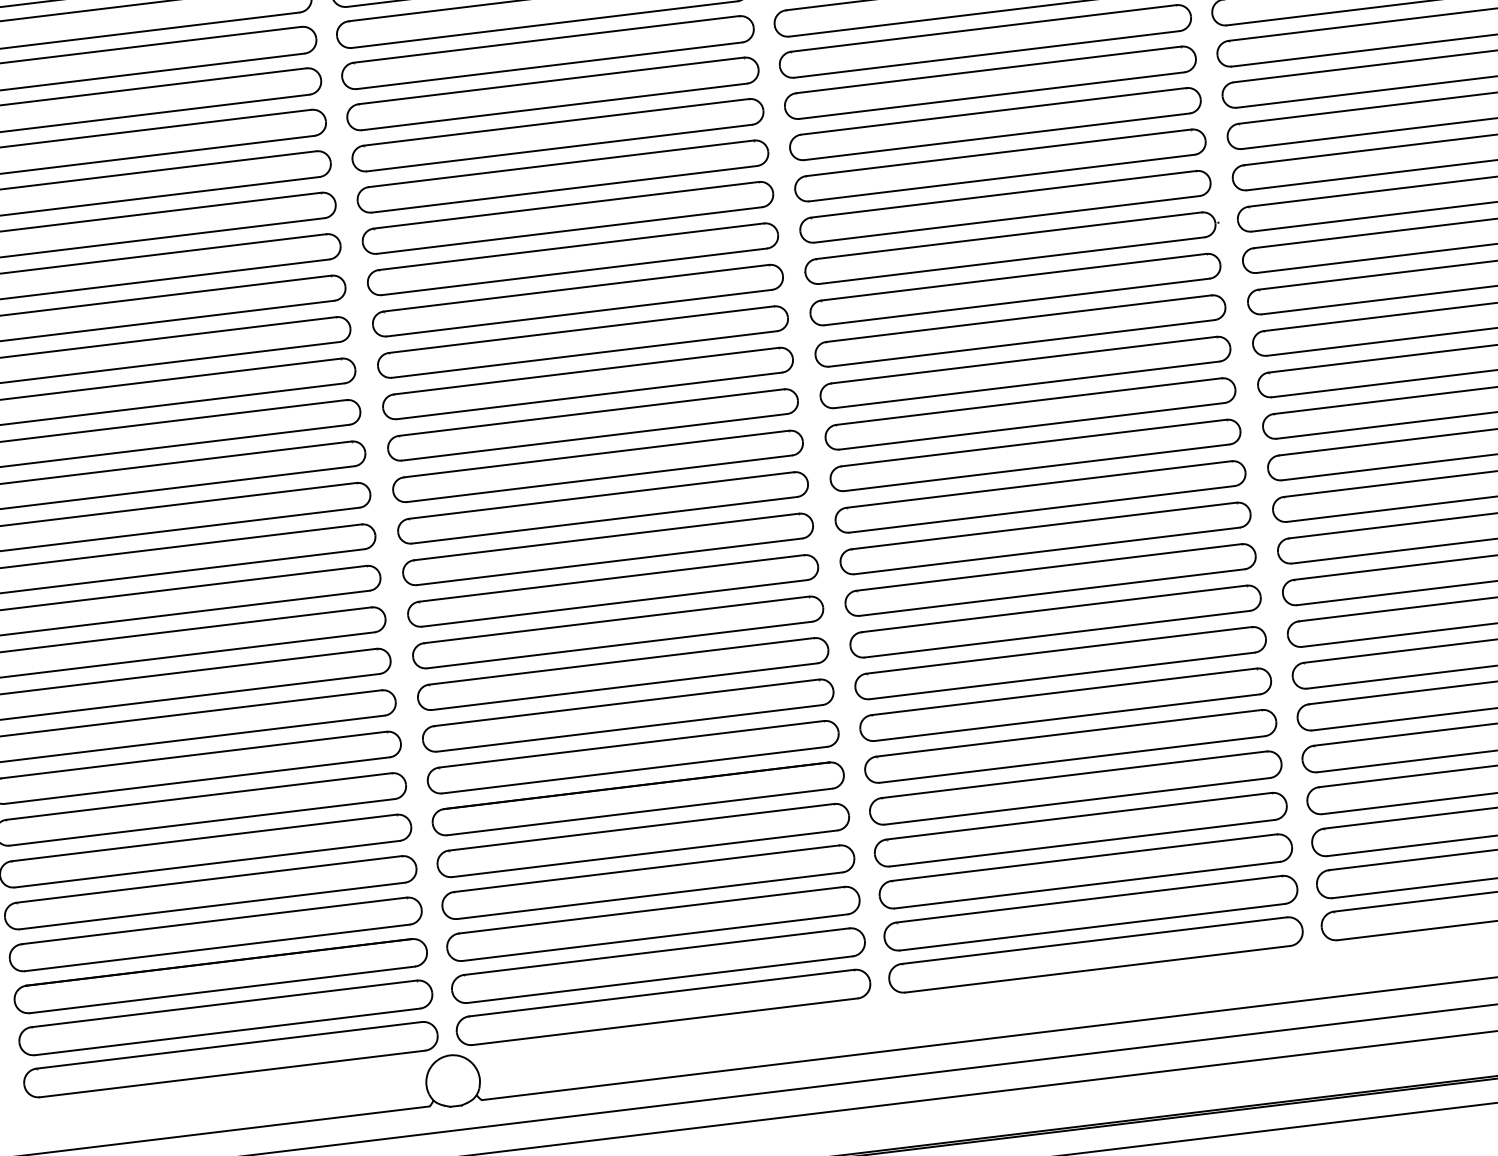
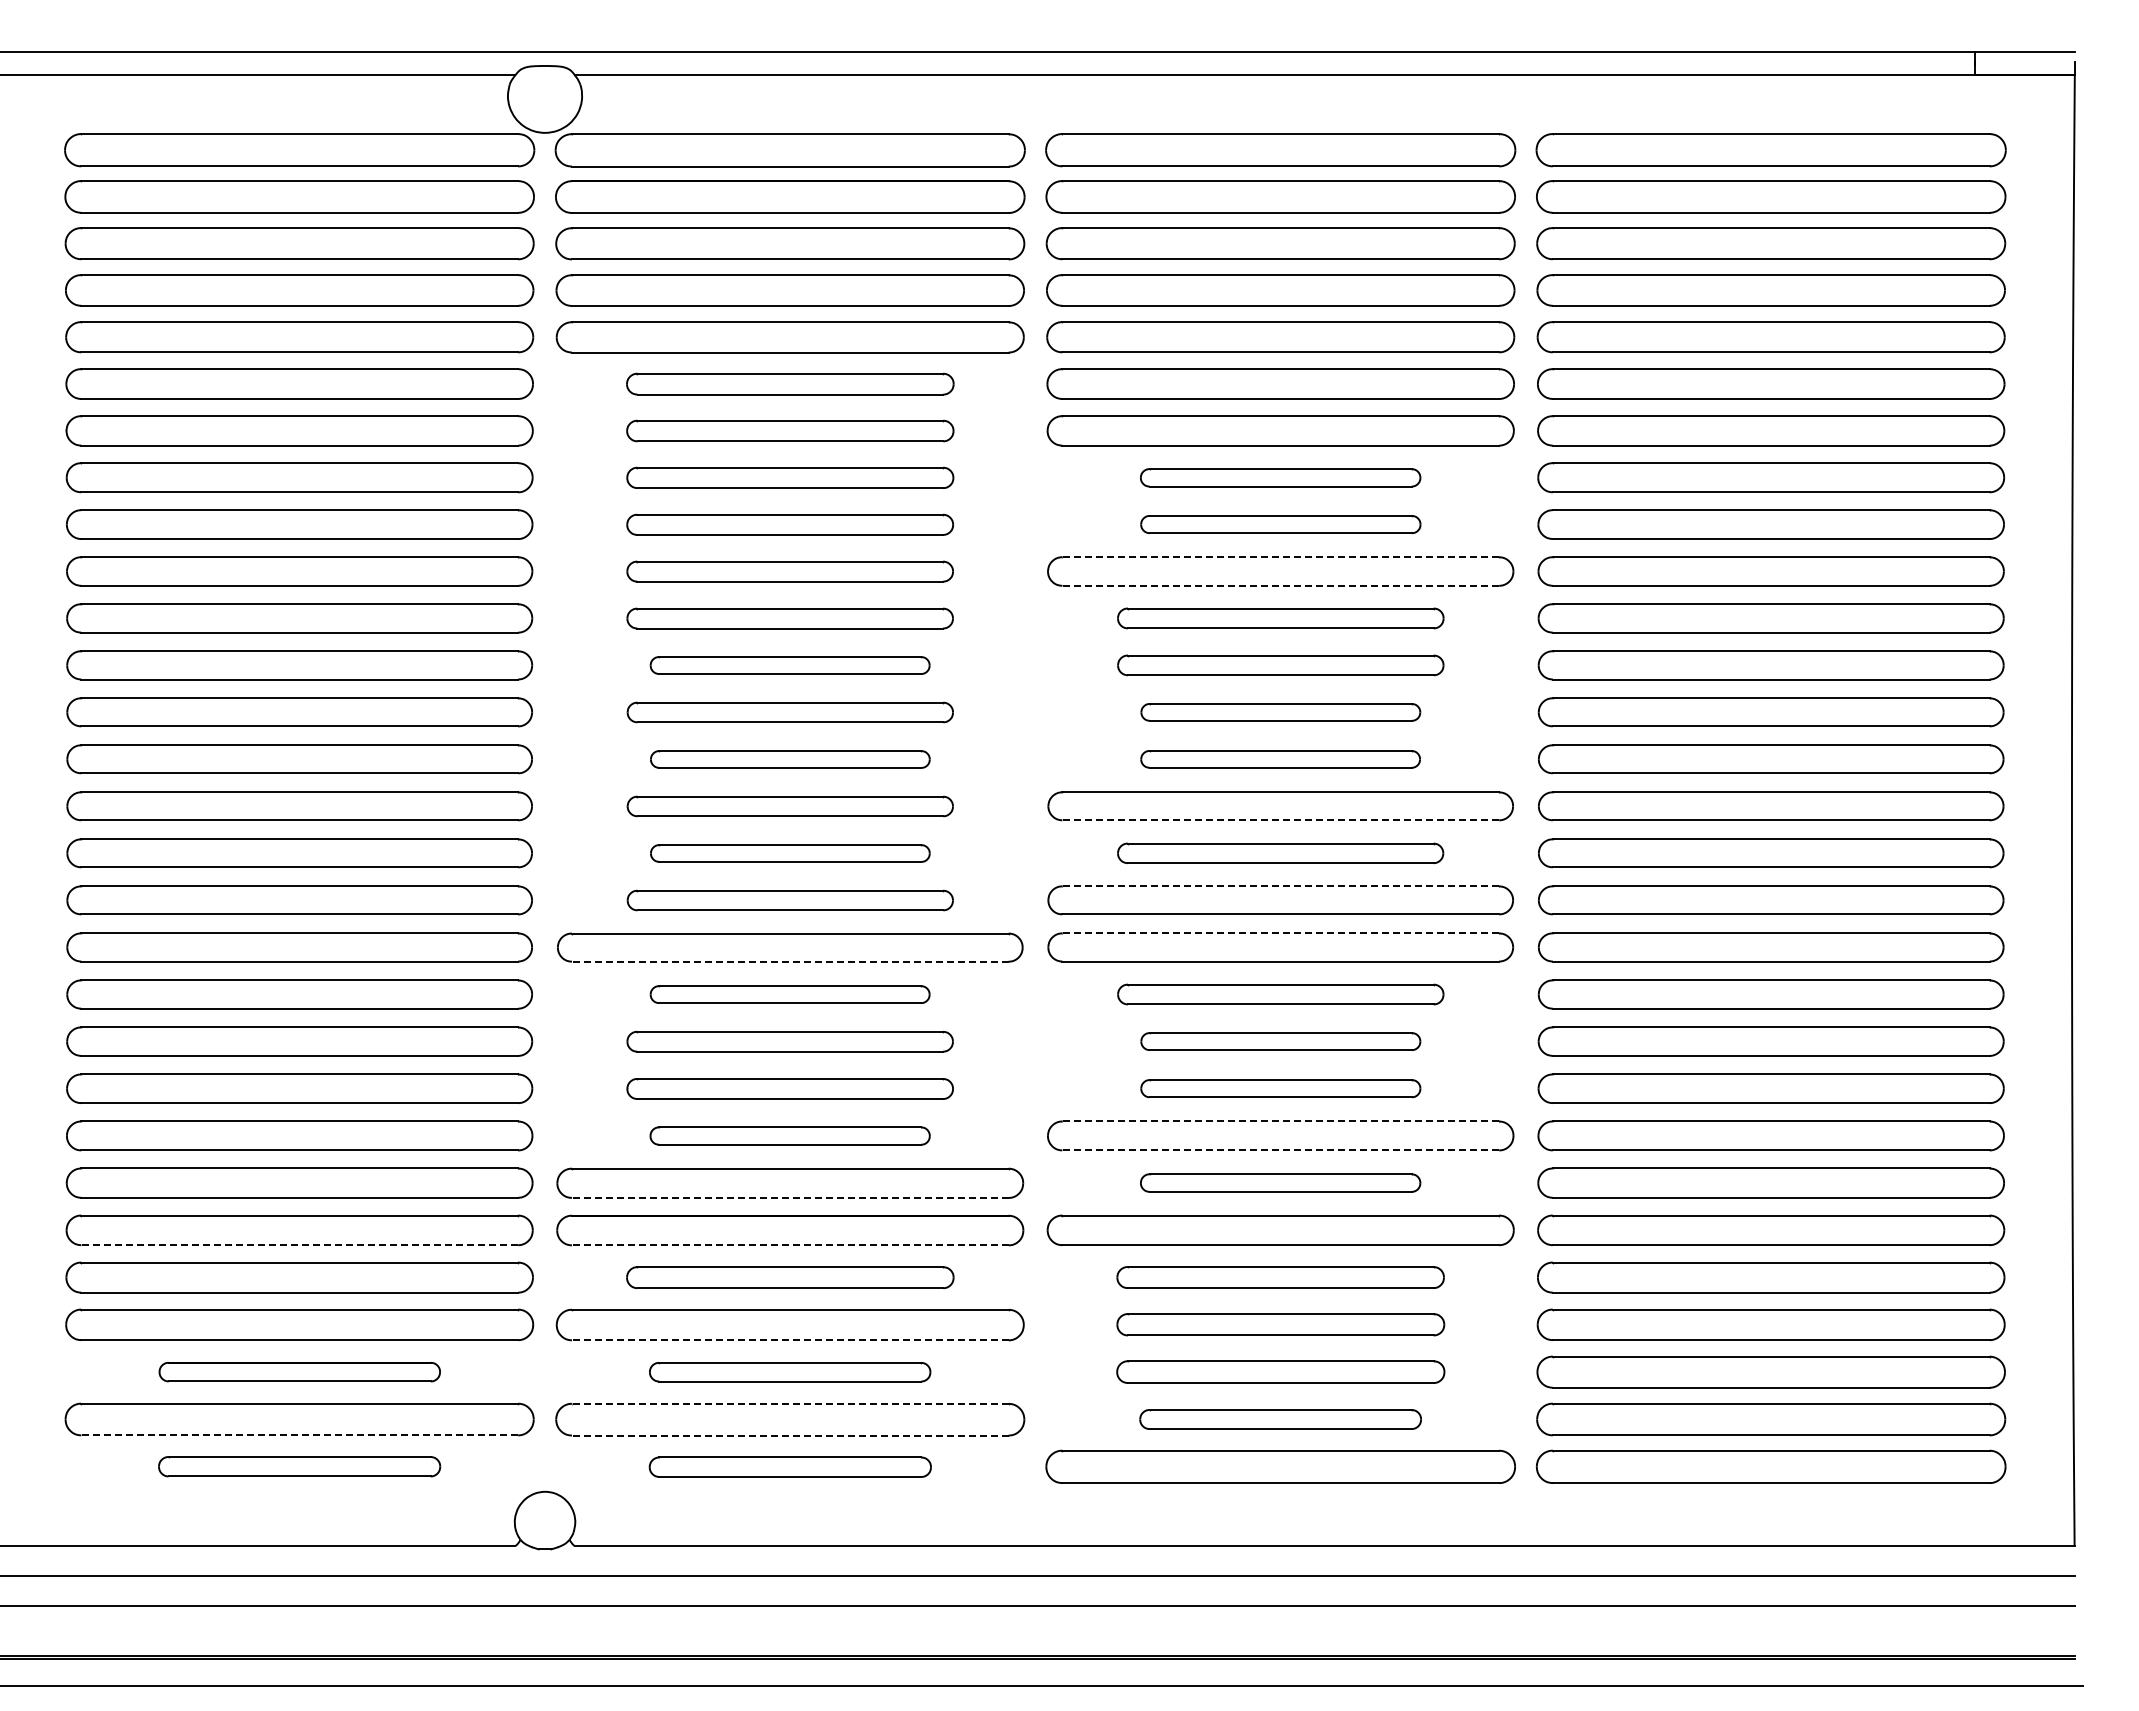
part: (548, 51) -> (790, 383), size x0.7
part: (990, 82) -> (1280, 477), size x0.6
part: (553, 93) -> (790, 430), size x0.7
part: (995, 124) -> (1280, 524), size x0.6
part: (558, 134) -> (790, 477), size x0.7
line: (998, 153) -> (1280, 557), solid -> dashed
part: (562, 176) -> (789, 524), size x0.7
line: (1001, 177) -> (1280, 585), solid -> dashed
part: (1005, 206) -> (1280, 618), size x0.7
part: (567, 217) -> (789, 571), size x0.7
part: (1010, 248) -> (1280, 665), size x0.7
part: (572, 259) -> (789, 618), size x0.7
part: (1015, 289) -> (1280, 712), size x0.6
part: (577, 300) -> (789, 665), size x0.6
part: (1020, 331) -> (1280, 759), size x0.6
part: (583, 342) -> (790, 712), size x0.7
part: (588, 383) -> (790, 759), size x0.6
line: (1026, 385) -> (1280, 820), solid -> dashed
part: (1030, 414) -> (1280, 853), size x0.7
part: (593, 424) -> (790, 806), size x0.7
line: (1033, 443) -> (1280, 886), solid -> dashed
part: (598, 466) -> (790, 853), size x0.6
line: (1038, 484) -> (1280, 933), solid -> dashed
part: (603, 507) -> (790, 900), size x0.7
part: (1045, 538) -> (1280, 994), size x0.7
line: (608, 561) -> (789, 961), solid -> dashed
part: (1050, 579) -> (1280, 1041), size x0.6
part: (612, 590) -> (789, 994), size x0.6
part: (1055, 621) -> (1280, 1088), size x0.6
part: (617, 632) -> (789, 1041), size x0.7
line: (1058, 650) -> (1280, 1121), solid -> dashed
part: (622, 673) -> (789, 1088), size x0.7
line: (1062, 675) -> (1280, 1150), solid -> dashed
part: (1065, 704) -> (1280, 1182), size x0.6
part: (627, 715) -> (789, 1135), size x0.6
line: (634, 769) -> (789, 1197), solid -> dashed
part: (1075, 787) -> (1280, 1277), size x0.7
line: (639, 812) -> (789, 1245), solid -> dashed
part: (1080, 829) -> (1280, 1324), size x0.7
part: (643, 840) -> (790, 1277), size x0.7
line: (207, 864) -> (299, 1245), solid -> dashed
part: (1085, 870) -> (1280, 1371), size x0.7
line: (649, 895) -> (789, 1340), solid -> dashed
part: (1090, 913) -> (1280, 1419), size x0.6
part: (652, 923) -> (789, 1371), size x0.6
line: (656, 951) -> (789, 1403), solid -> dashed
part: (220, 975) -> (299, 1371), size x0.6
line: (659, 979) -> (789, 1435), solid -> dashed
part: (663, 1007) -> (790, 1467), size x0.6
line: (227, 1031) -> (299, 1435), solid -> dashed
part: (230, 1059) -> (299, 1466), size x0.6

